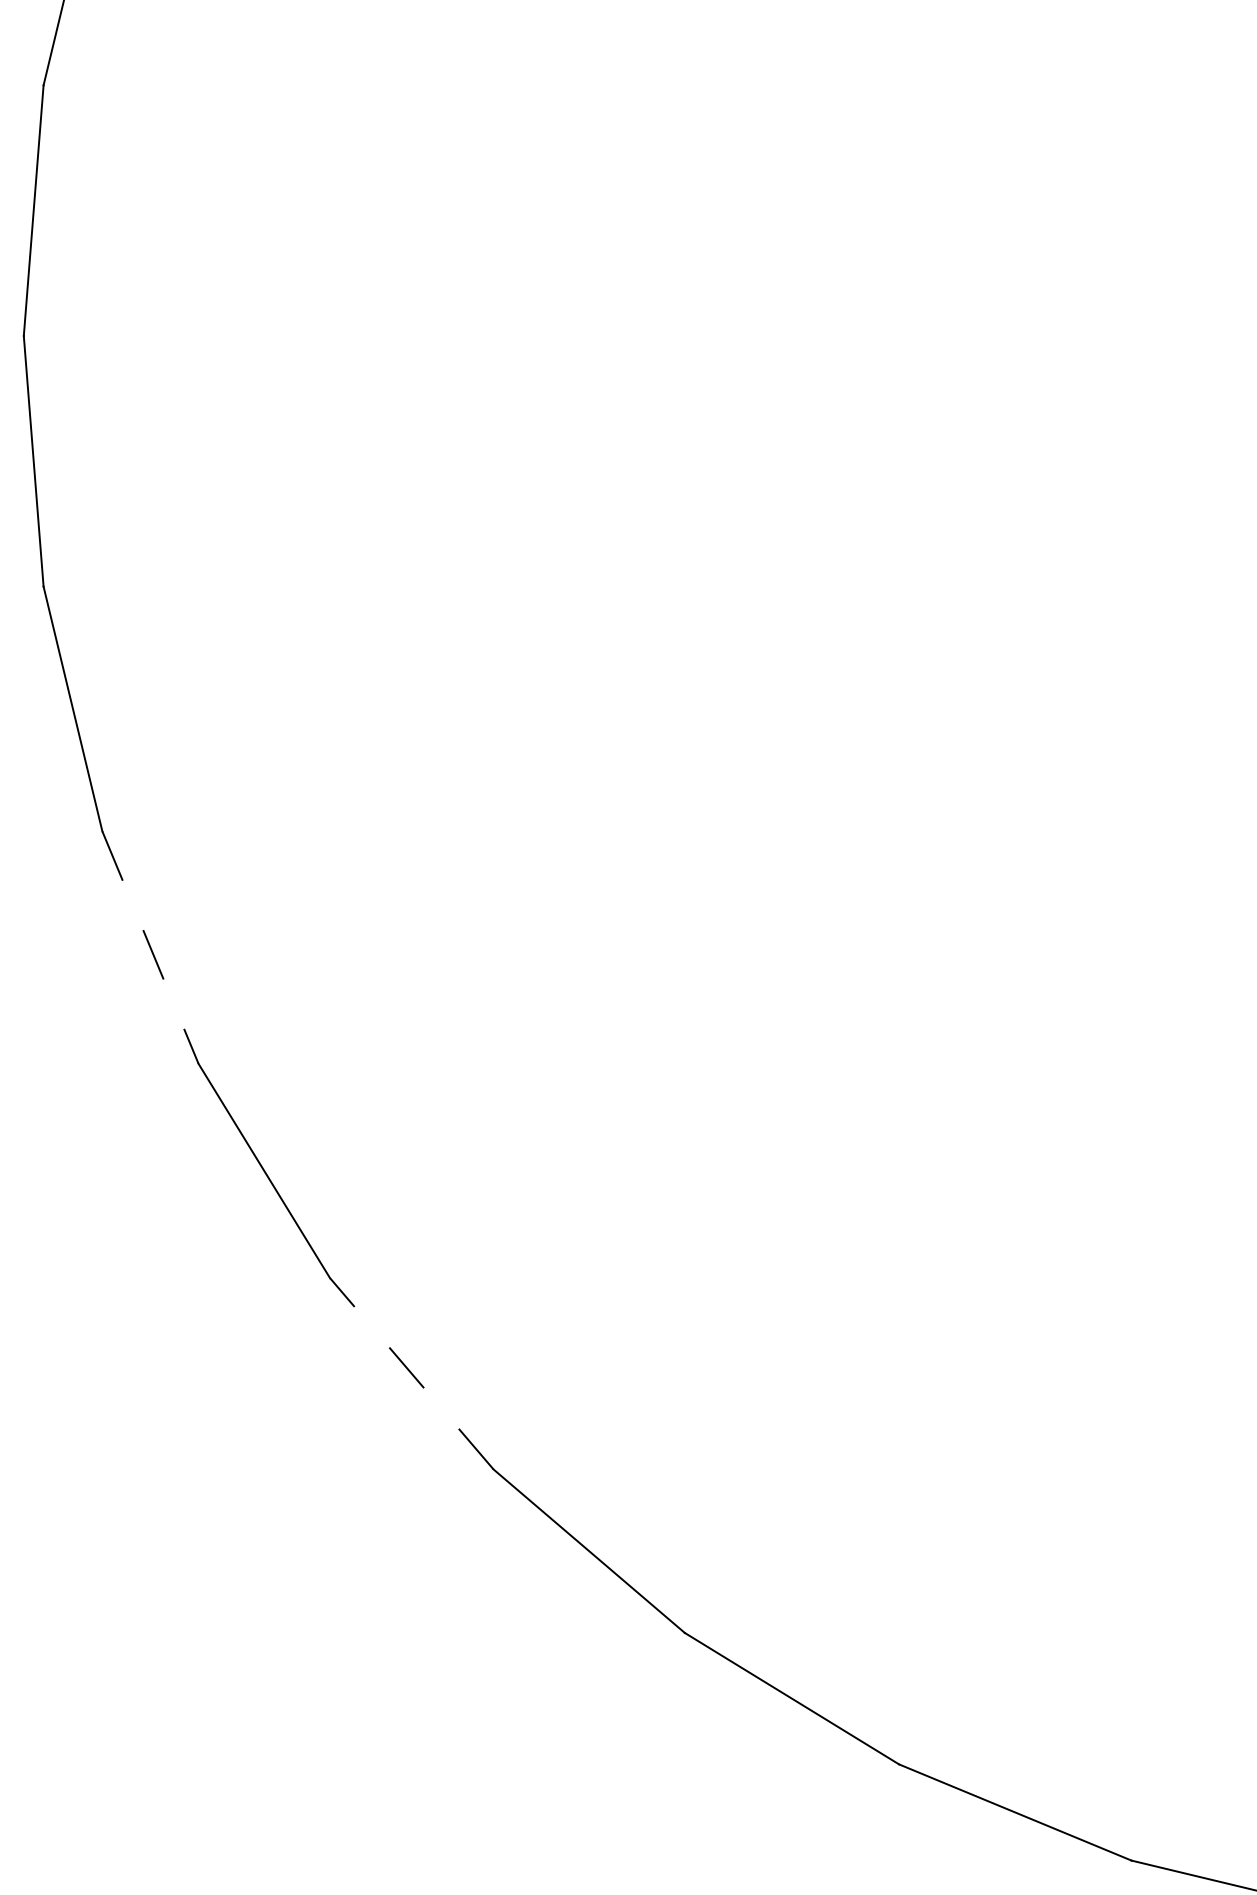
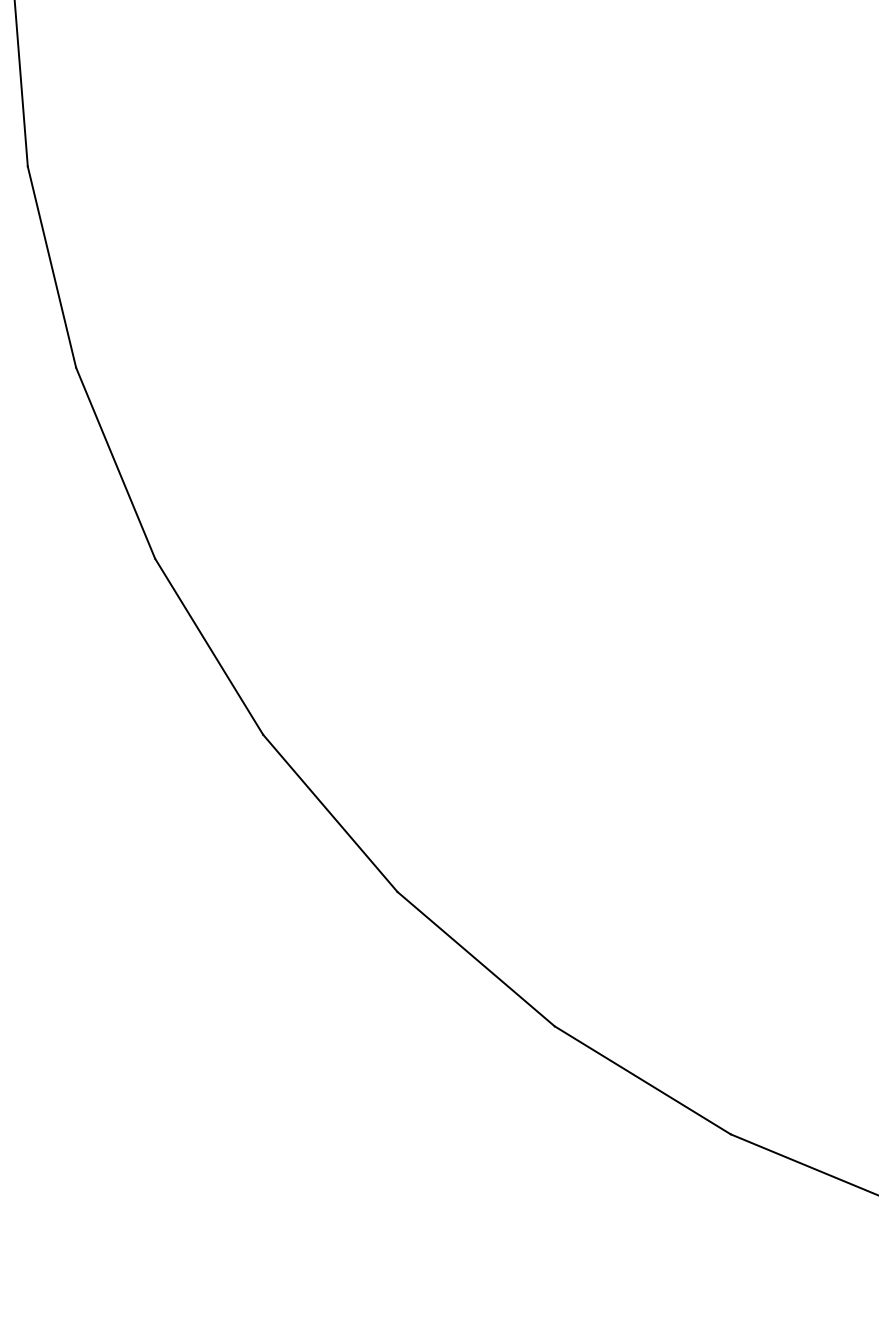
line: (150, 947) -> (115, 463), dashed -> solid
line: (411, 1373) -> (330, 813), dashed -> solid

